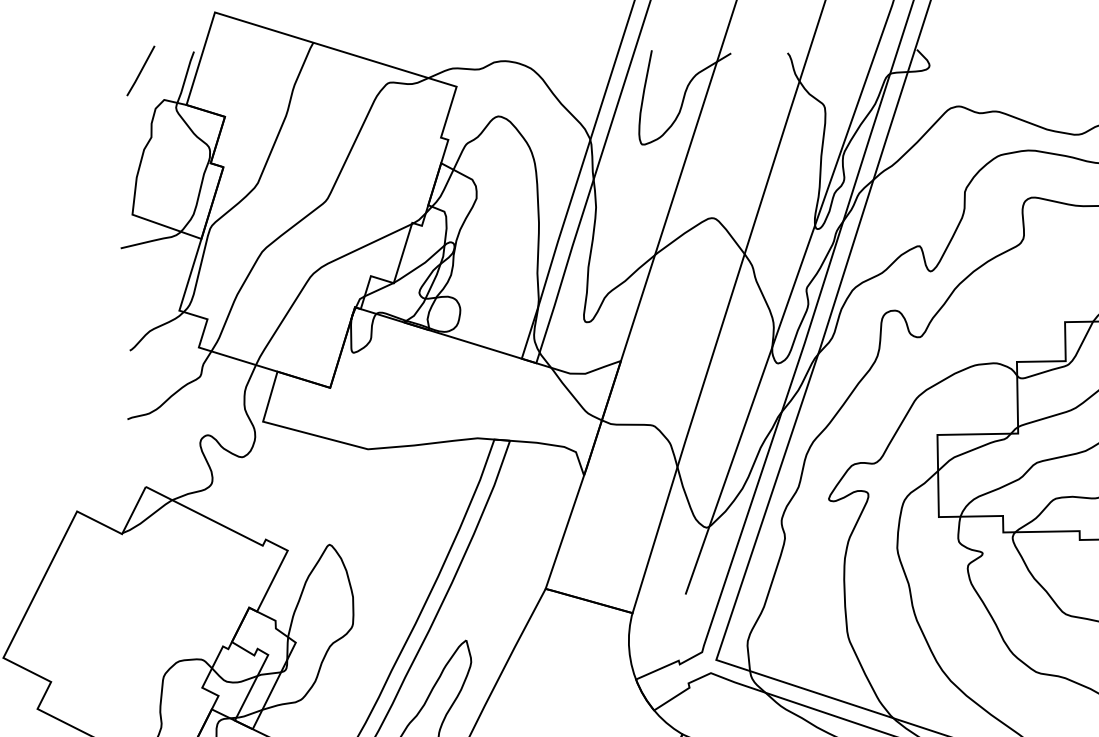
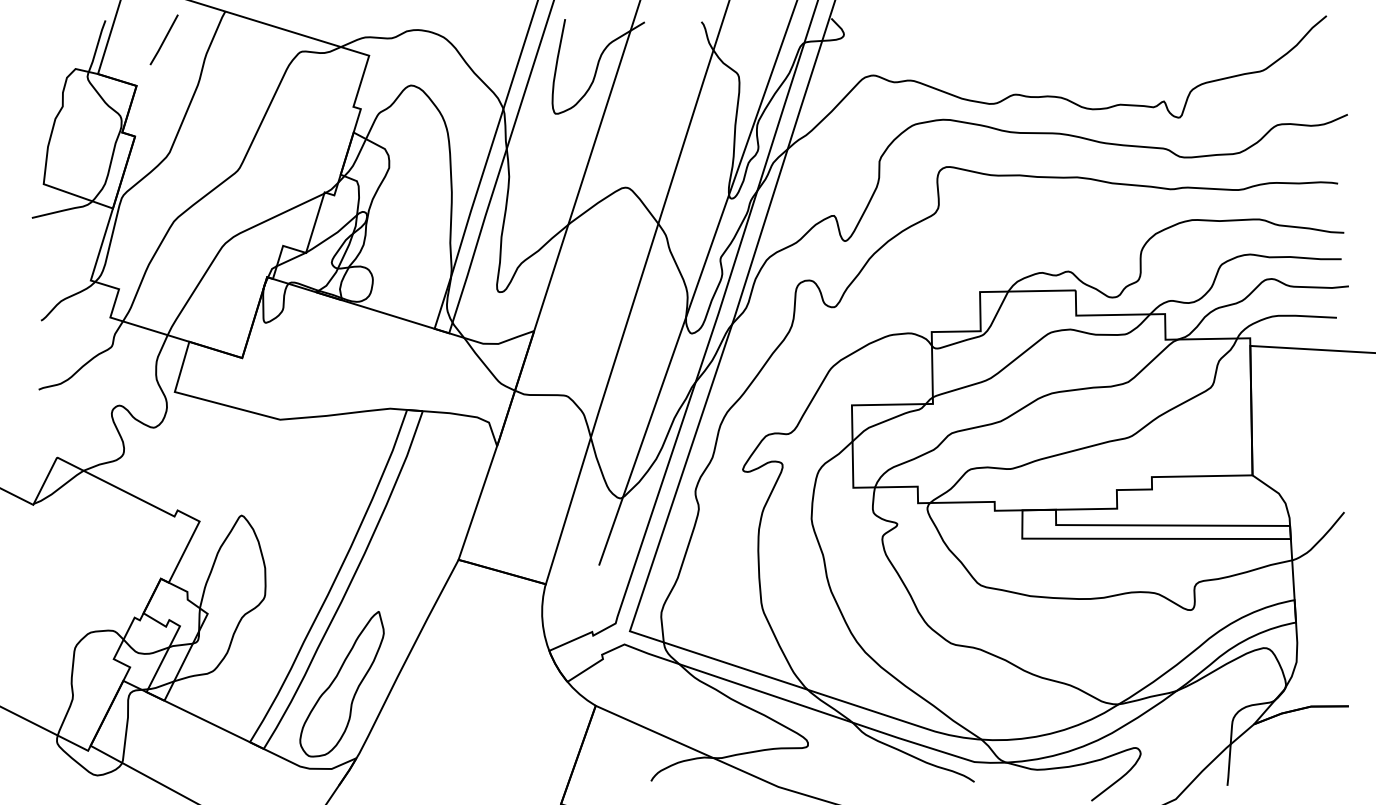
line: (140, 70) -> (163, 39), moved

